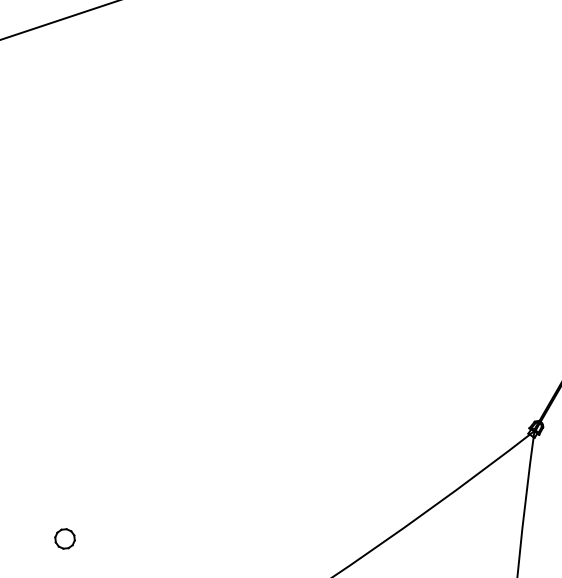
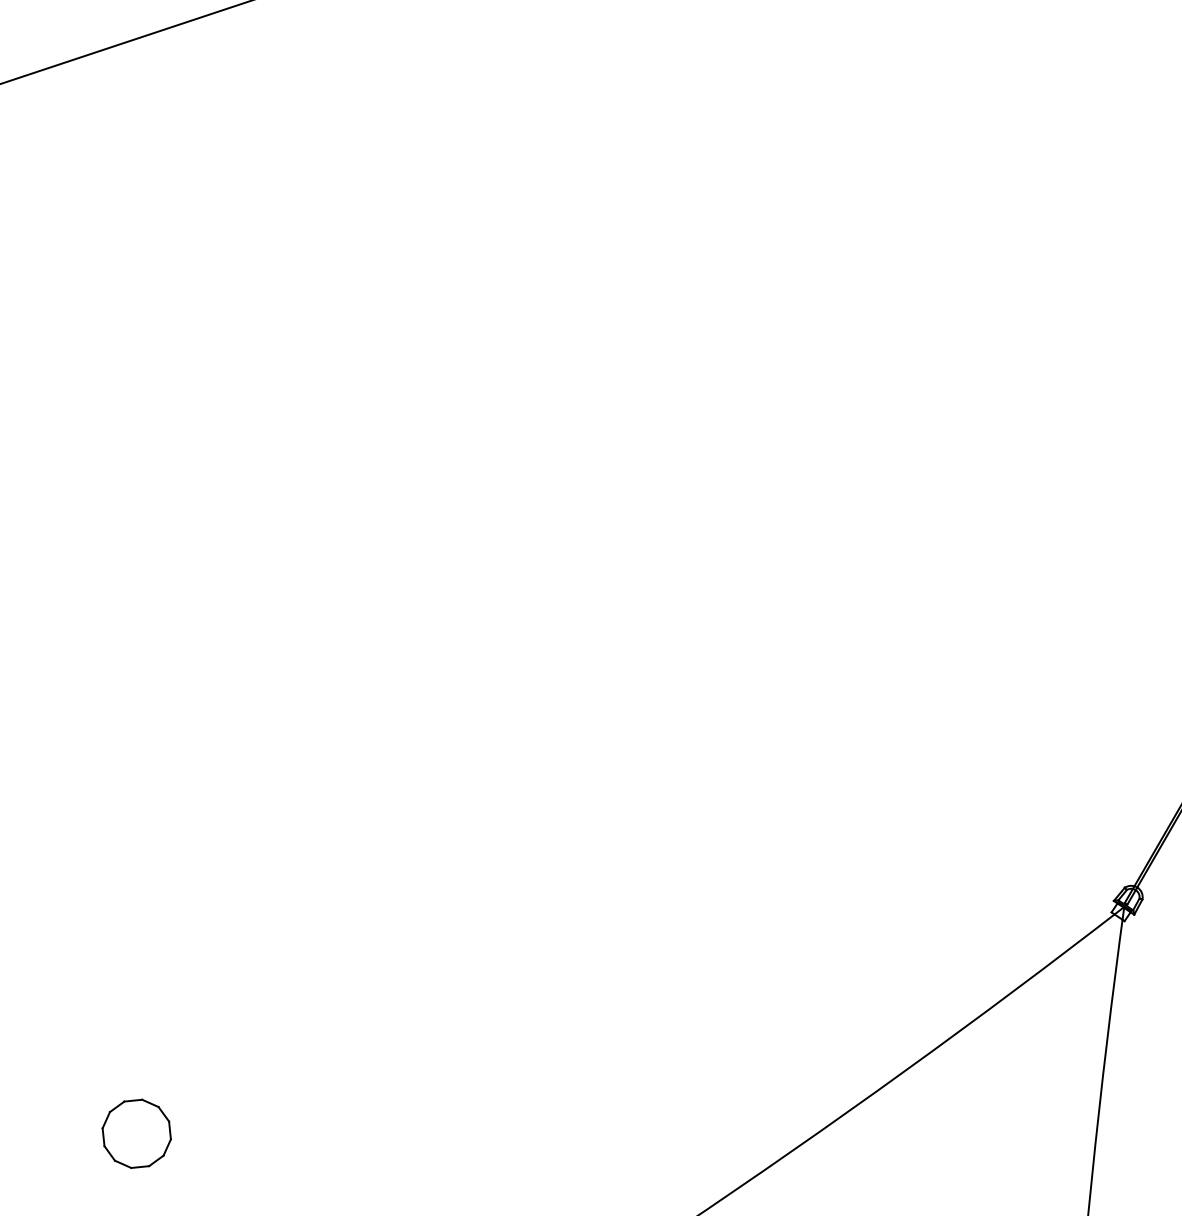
part: (64, 538) -> (135, 1132), size x1.67

